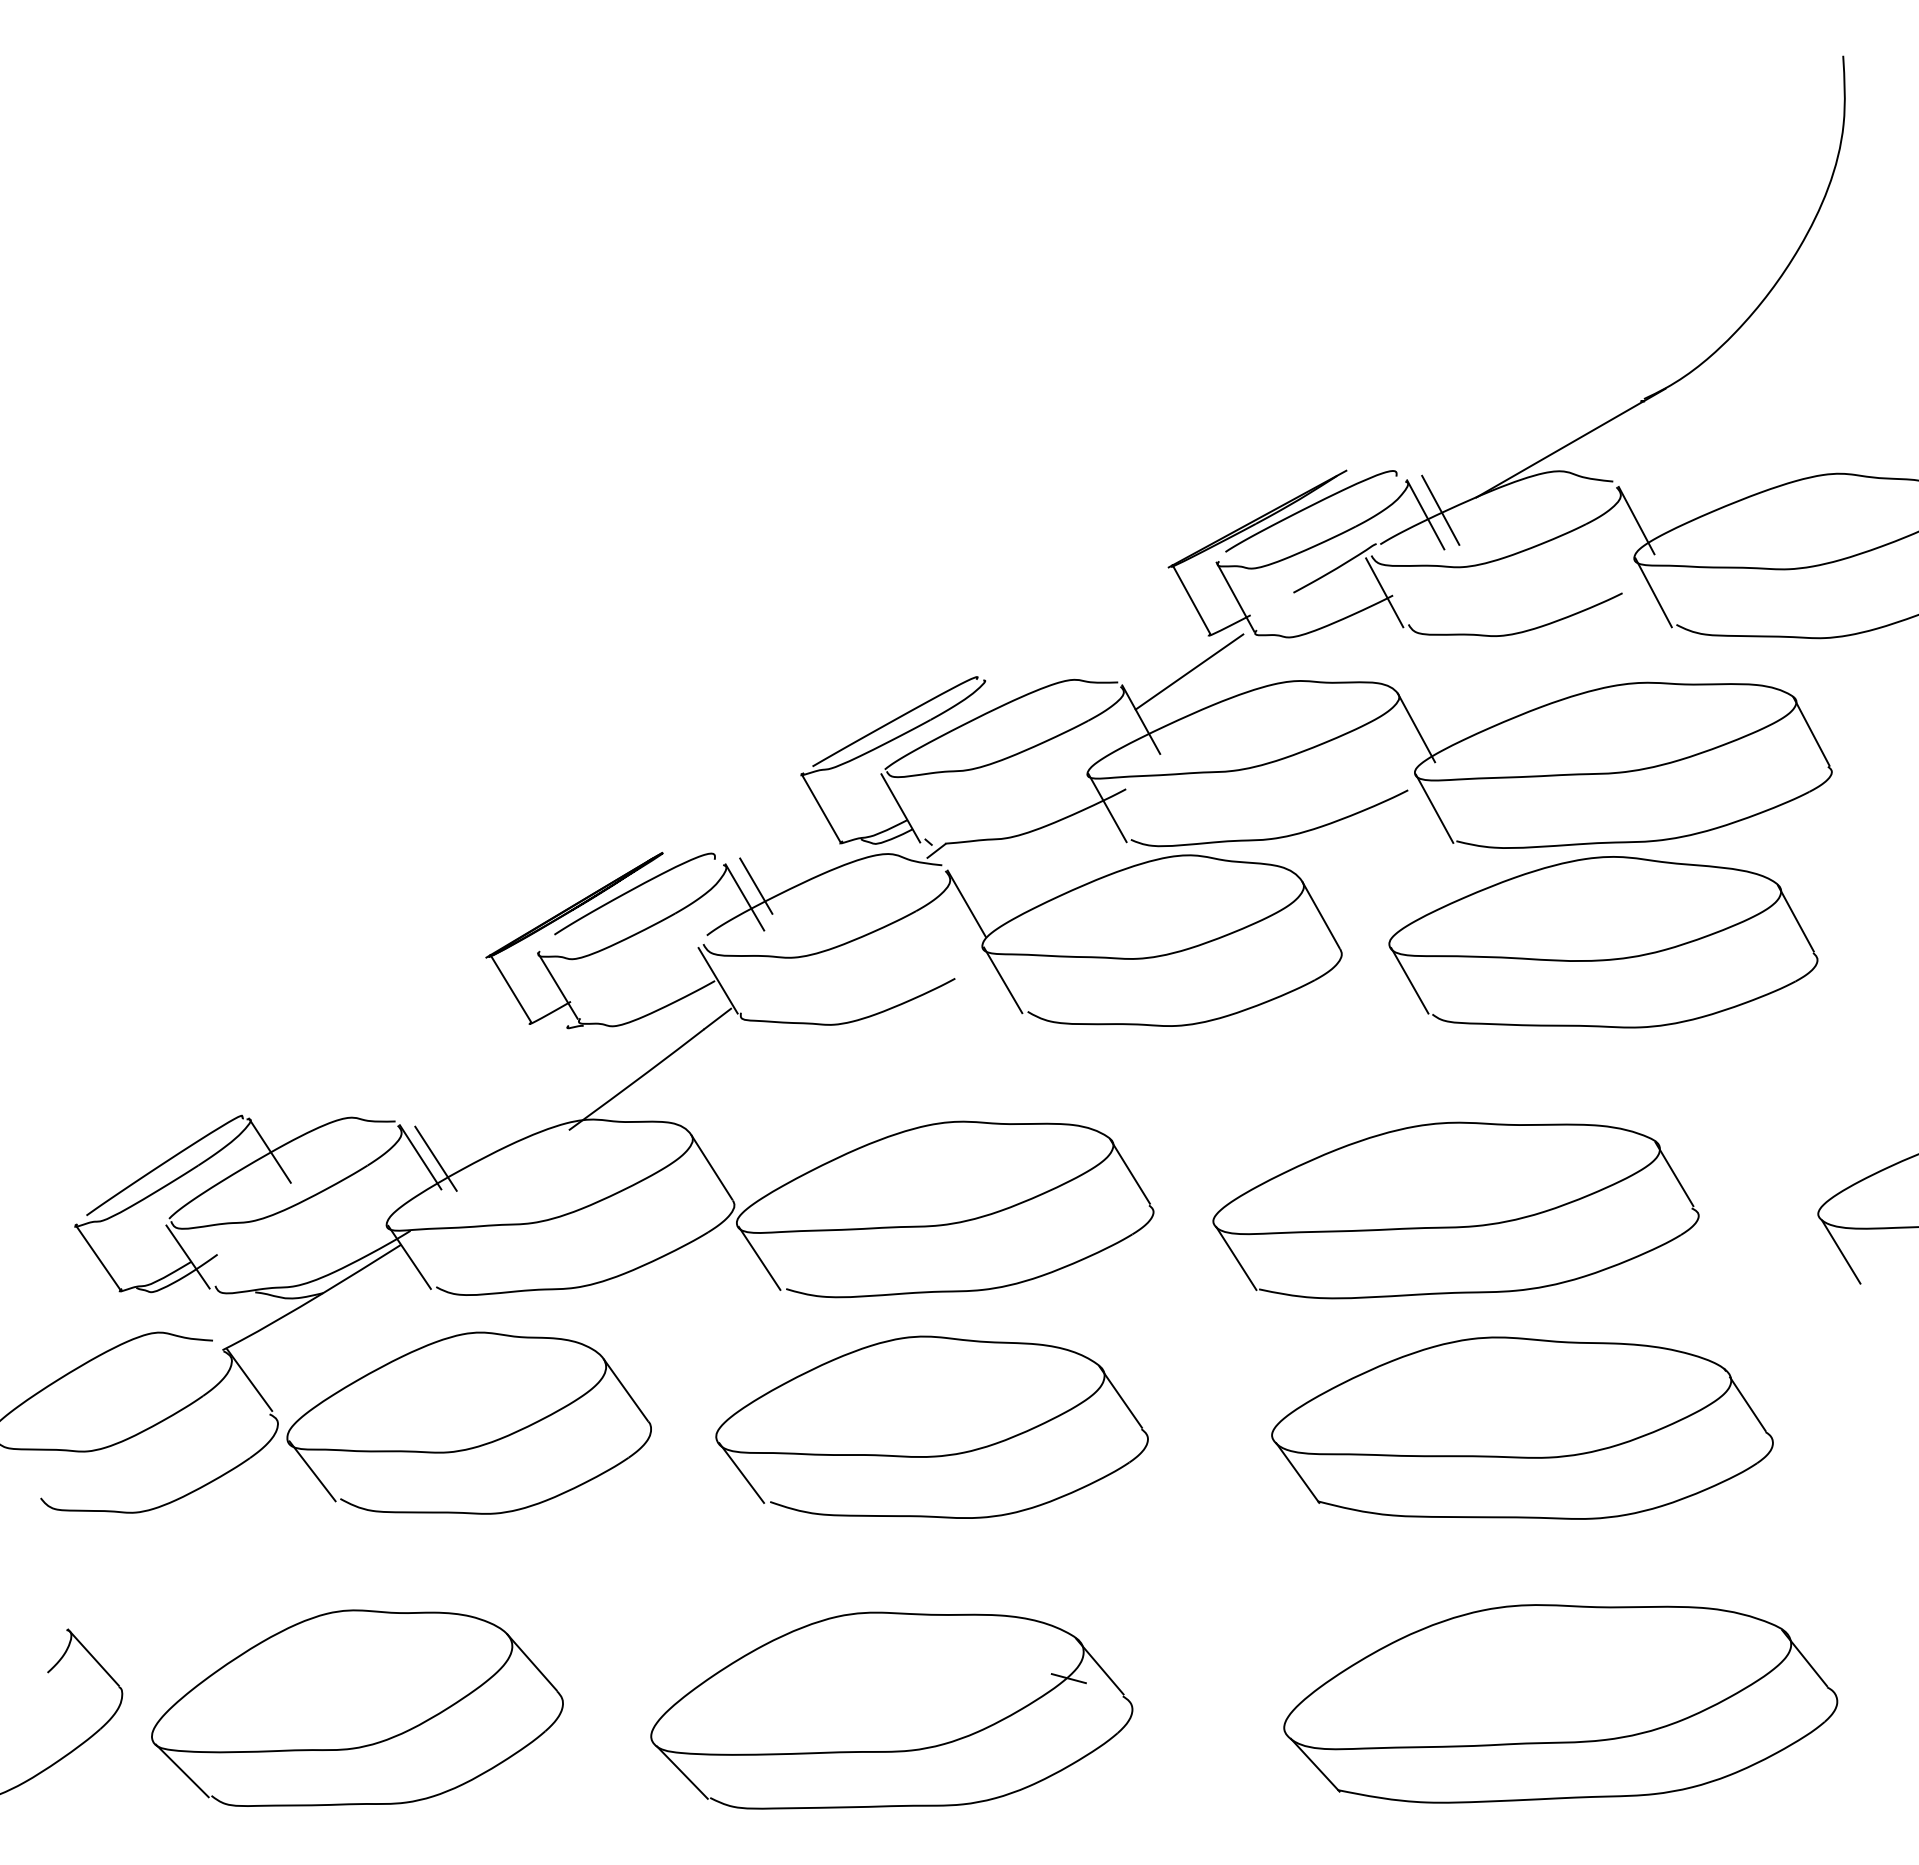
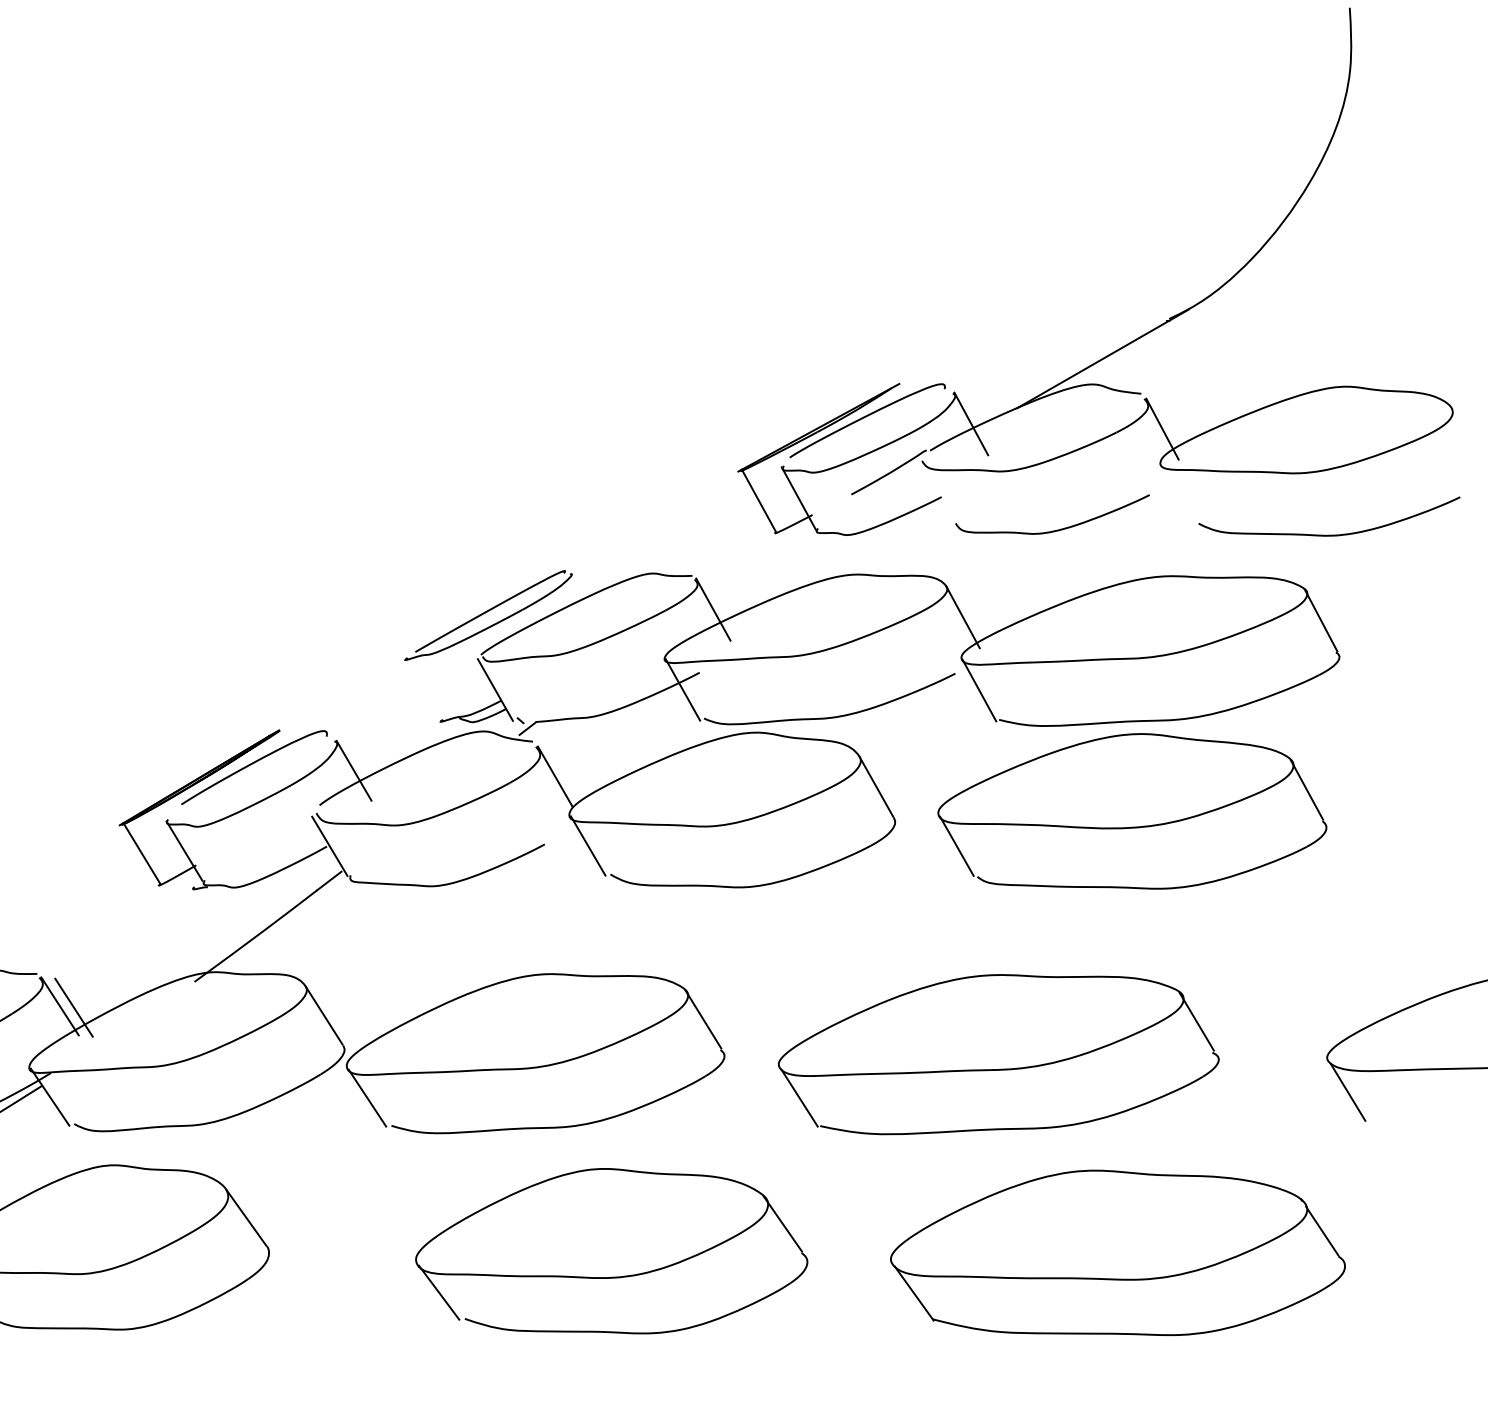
line: (1440, 509) -> (984, 419), removed
line: (1384, 592) -> (933, 494), removed
line: (1653, 592) -> (1177, 494), removed
line: (1189, 671) -> (757, 565), removed
line: (820, 808) -> (422, 690), removed
line: (756, 885) -> (364, 759), removed
part: (931, 1426) -> (611, 1250), moved
part: (1522, 1427) -> (1117, 1252), moved

